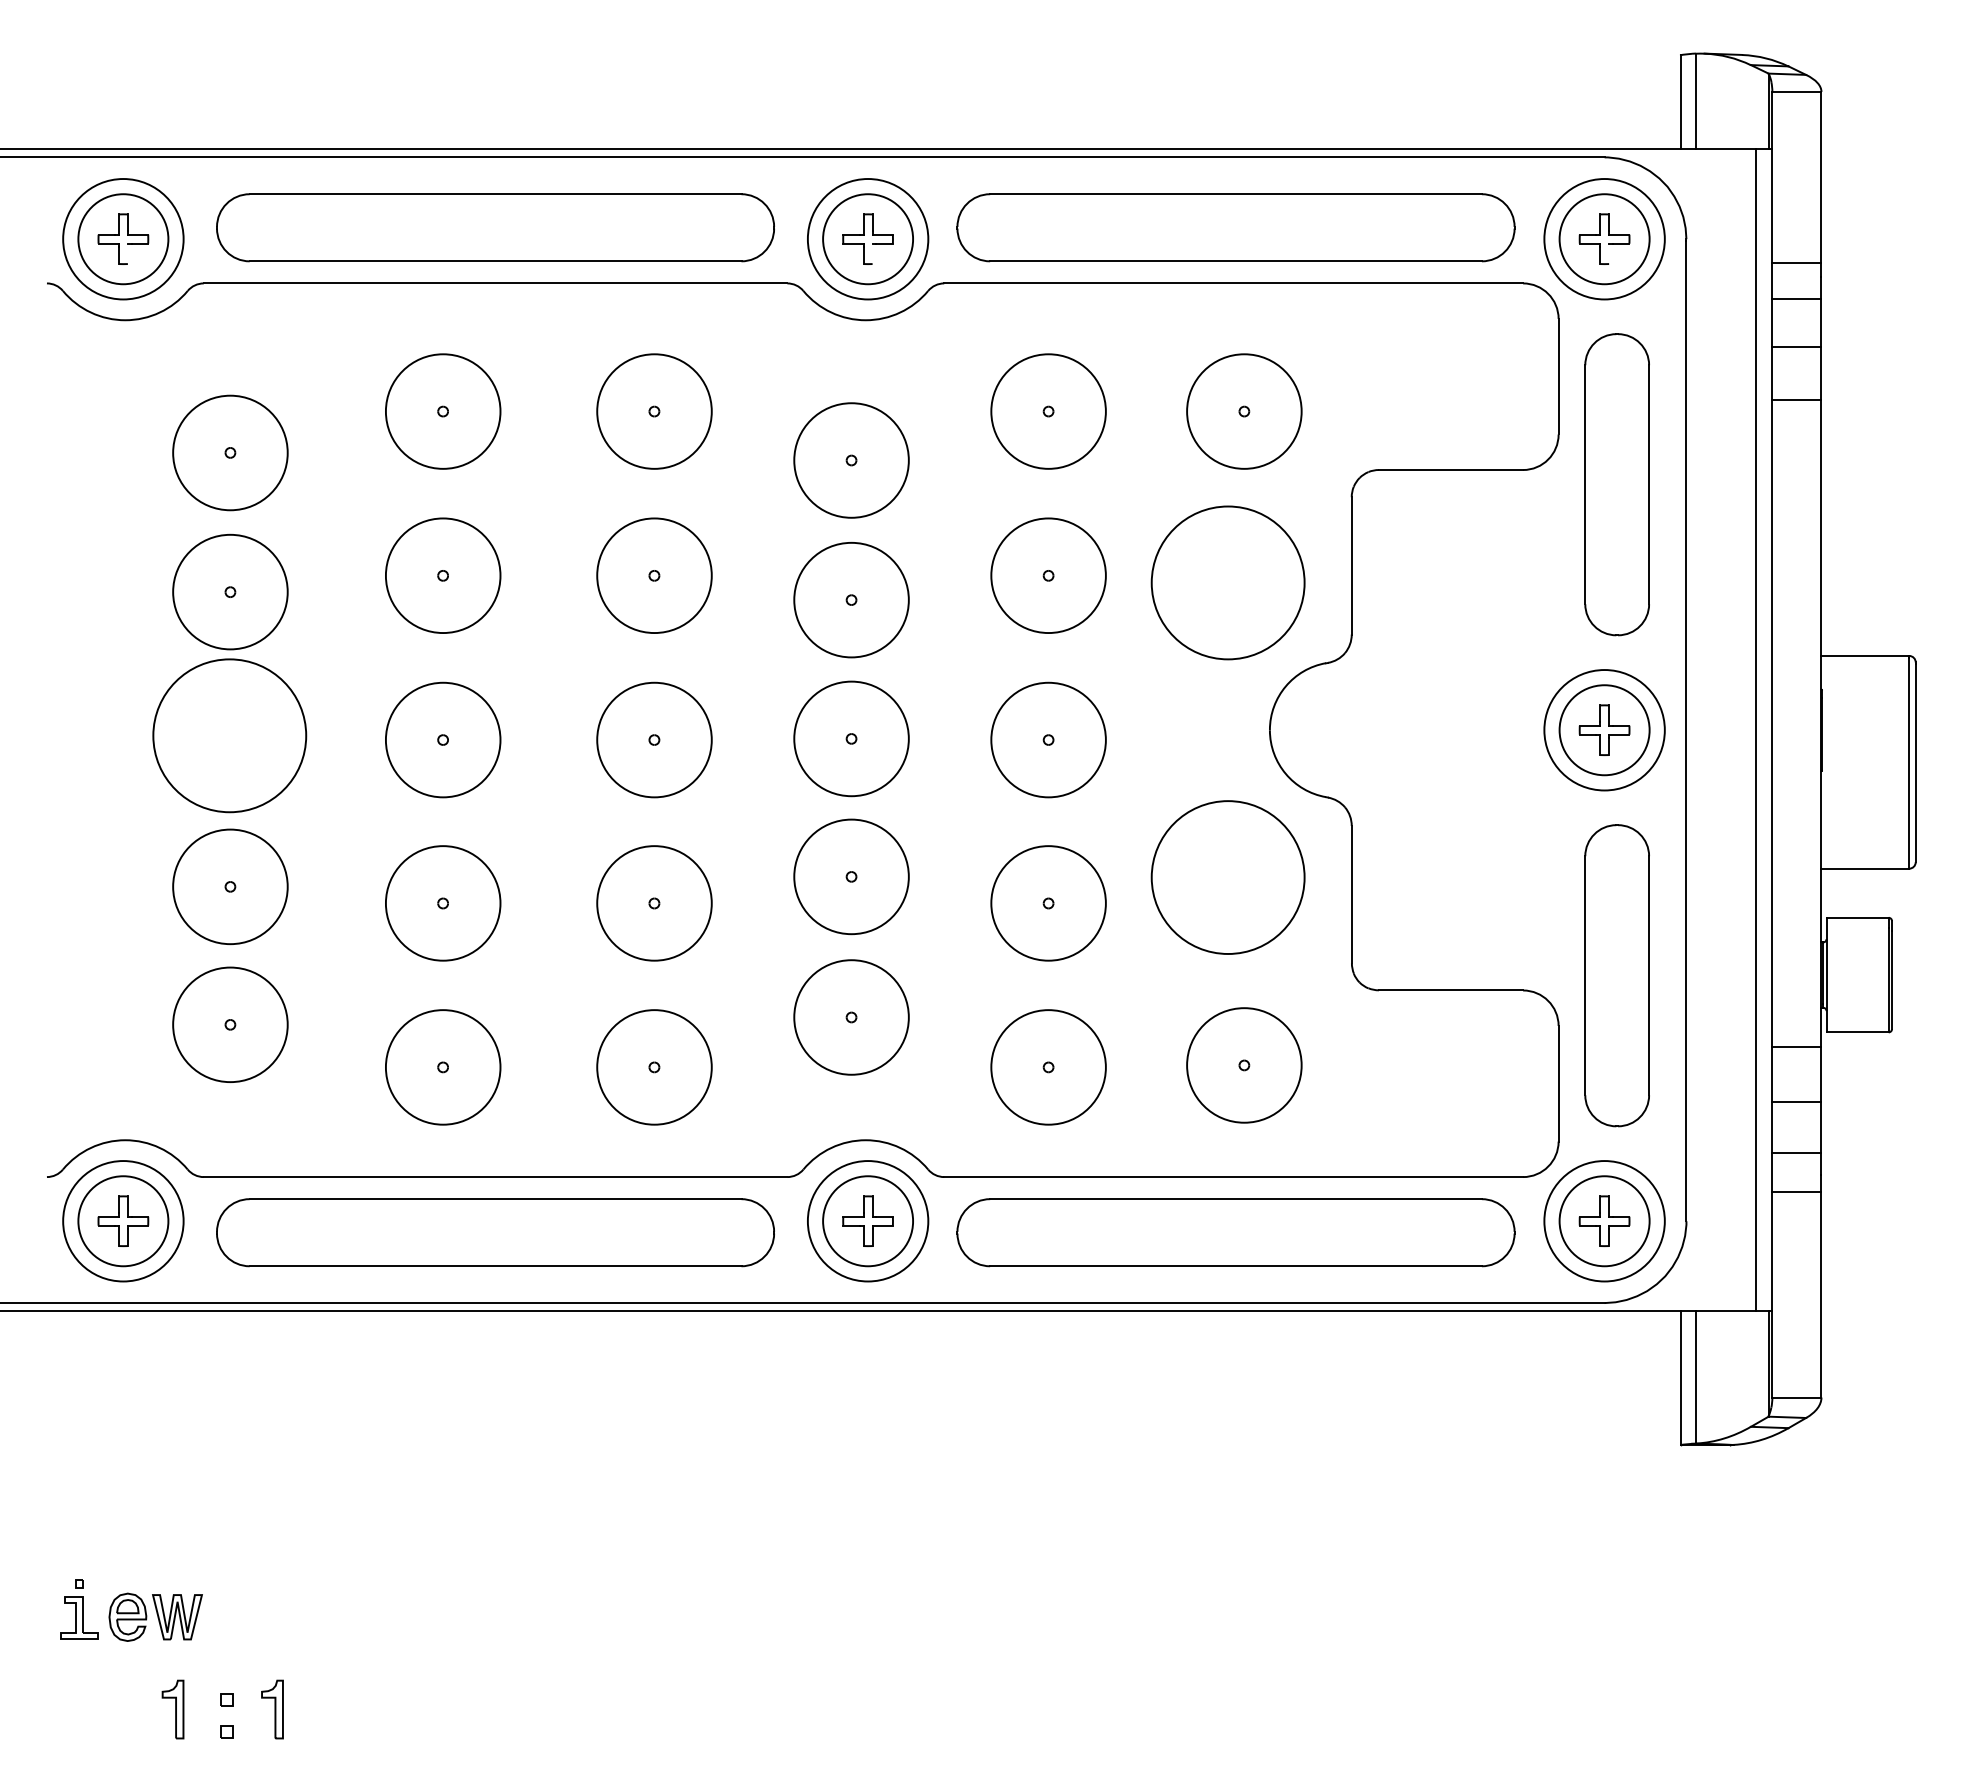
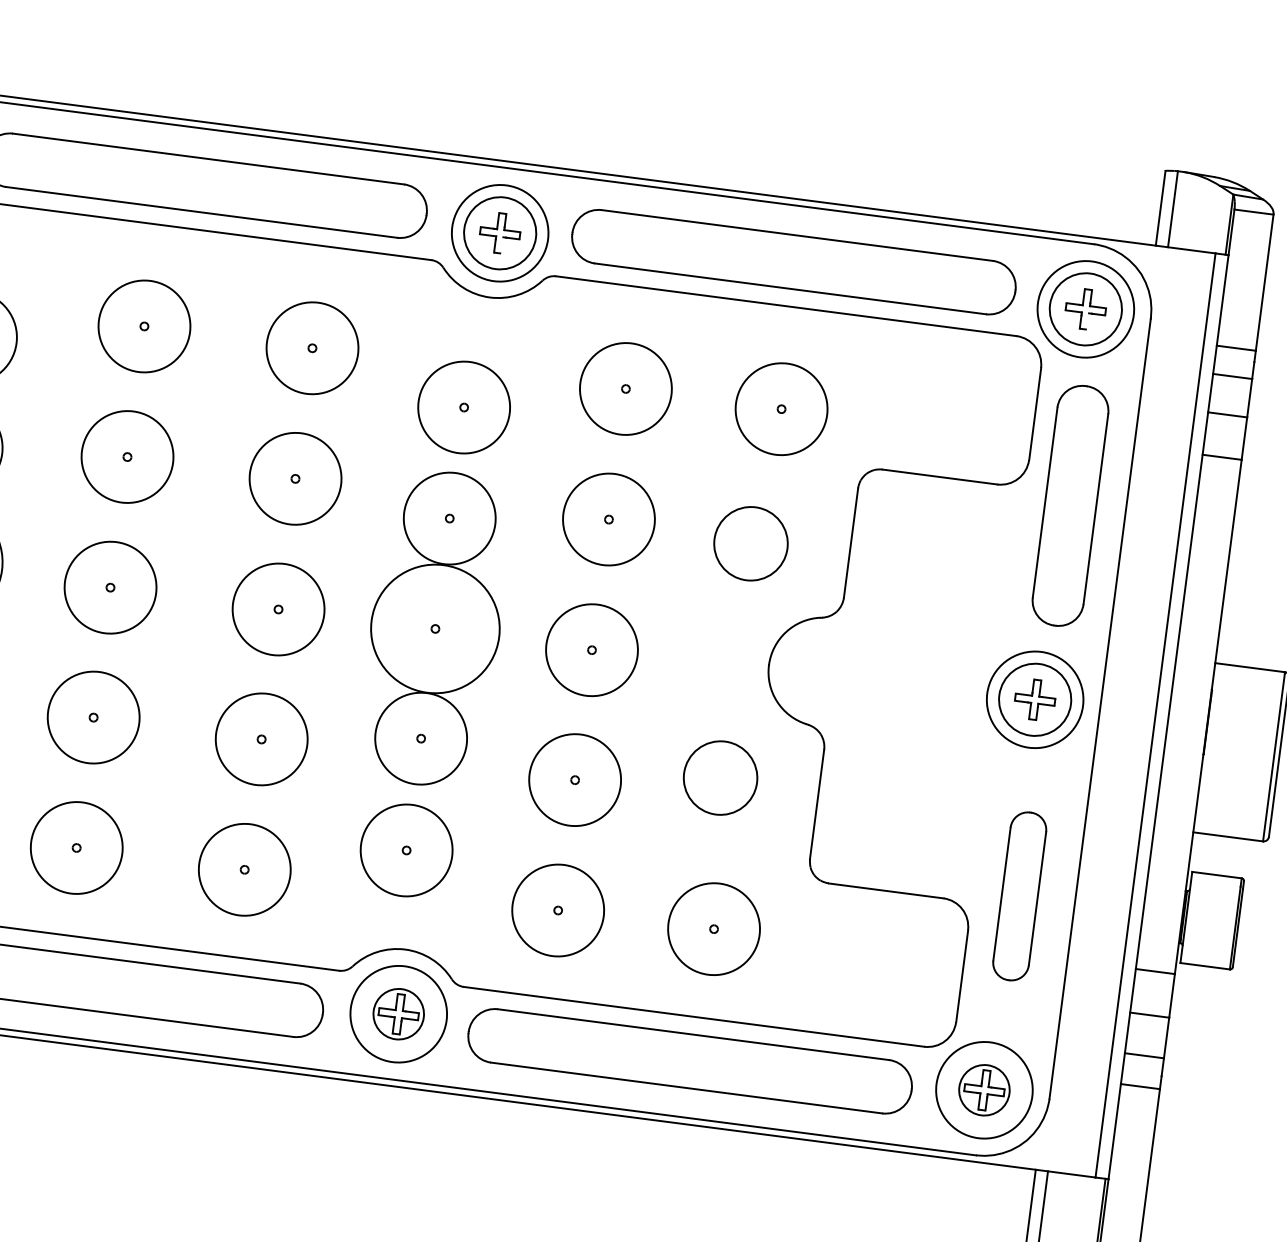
circle: (1227, 582) -> (750, 543), size x0.6
circle: (851, 738) -> (435, 628), size x1.4
circle: (1227, 877) -> (720, 777), size x0.6
part: (1616, 975) -> (1019, 896), size x0.7
circle: (868, 1221) -> (399, 1014), size x0.7
circle: (1604, 1221) -> (984, 1090), size x0.7

